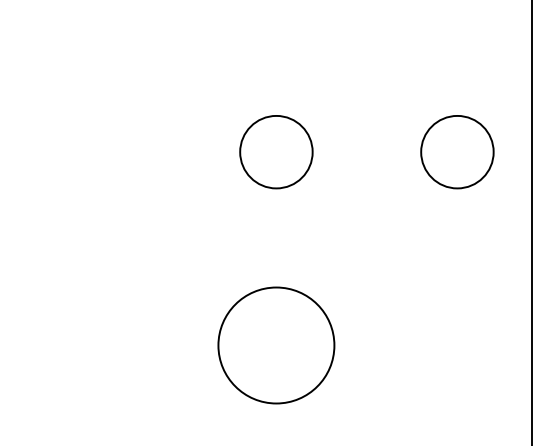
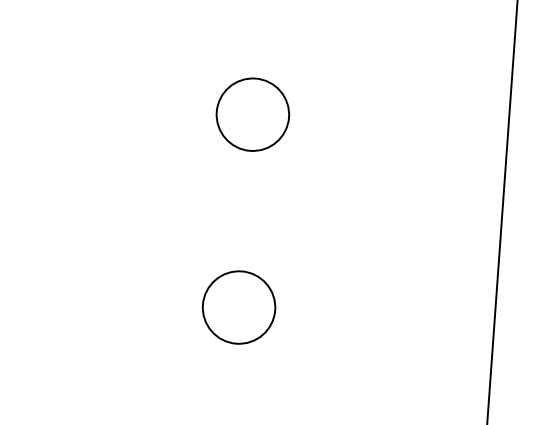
circle: (457, 152) -> (433, 127), removed
circle: (276, 345) -> (239, 307), size x0.62

